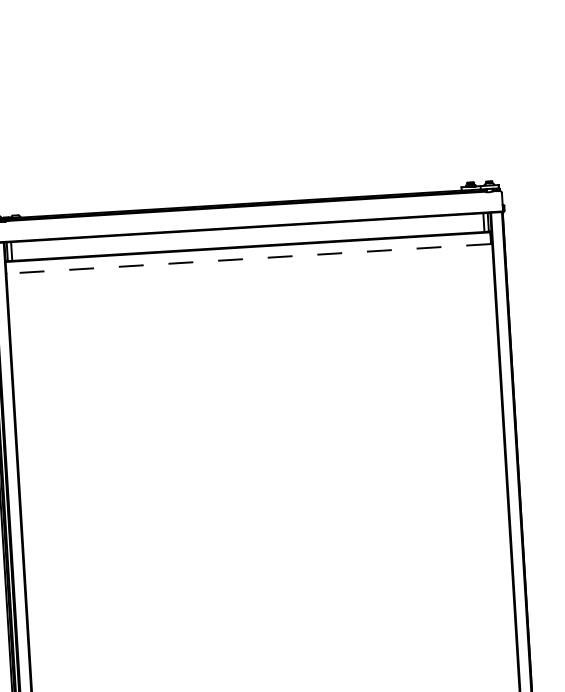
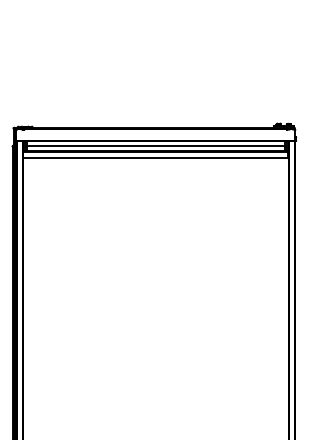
line: (247, 236) -> (155, 145), added
line: (248, 258) -> (155, 157), dashed -> solid

